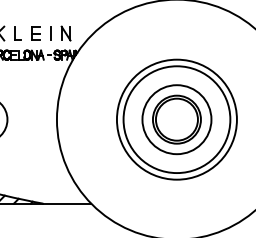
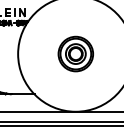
part: (176, 118) -> (75, 53), size x0.6

